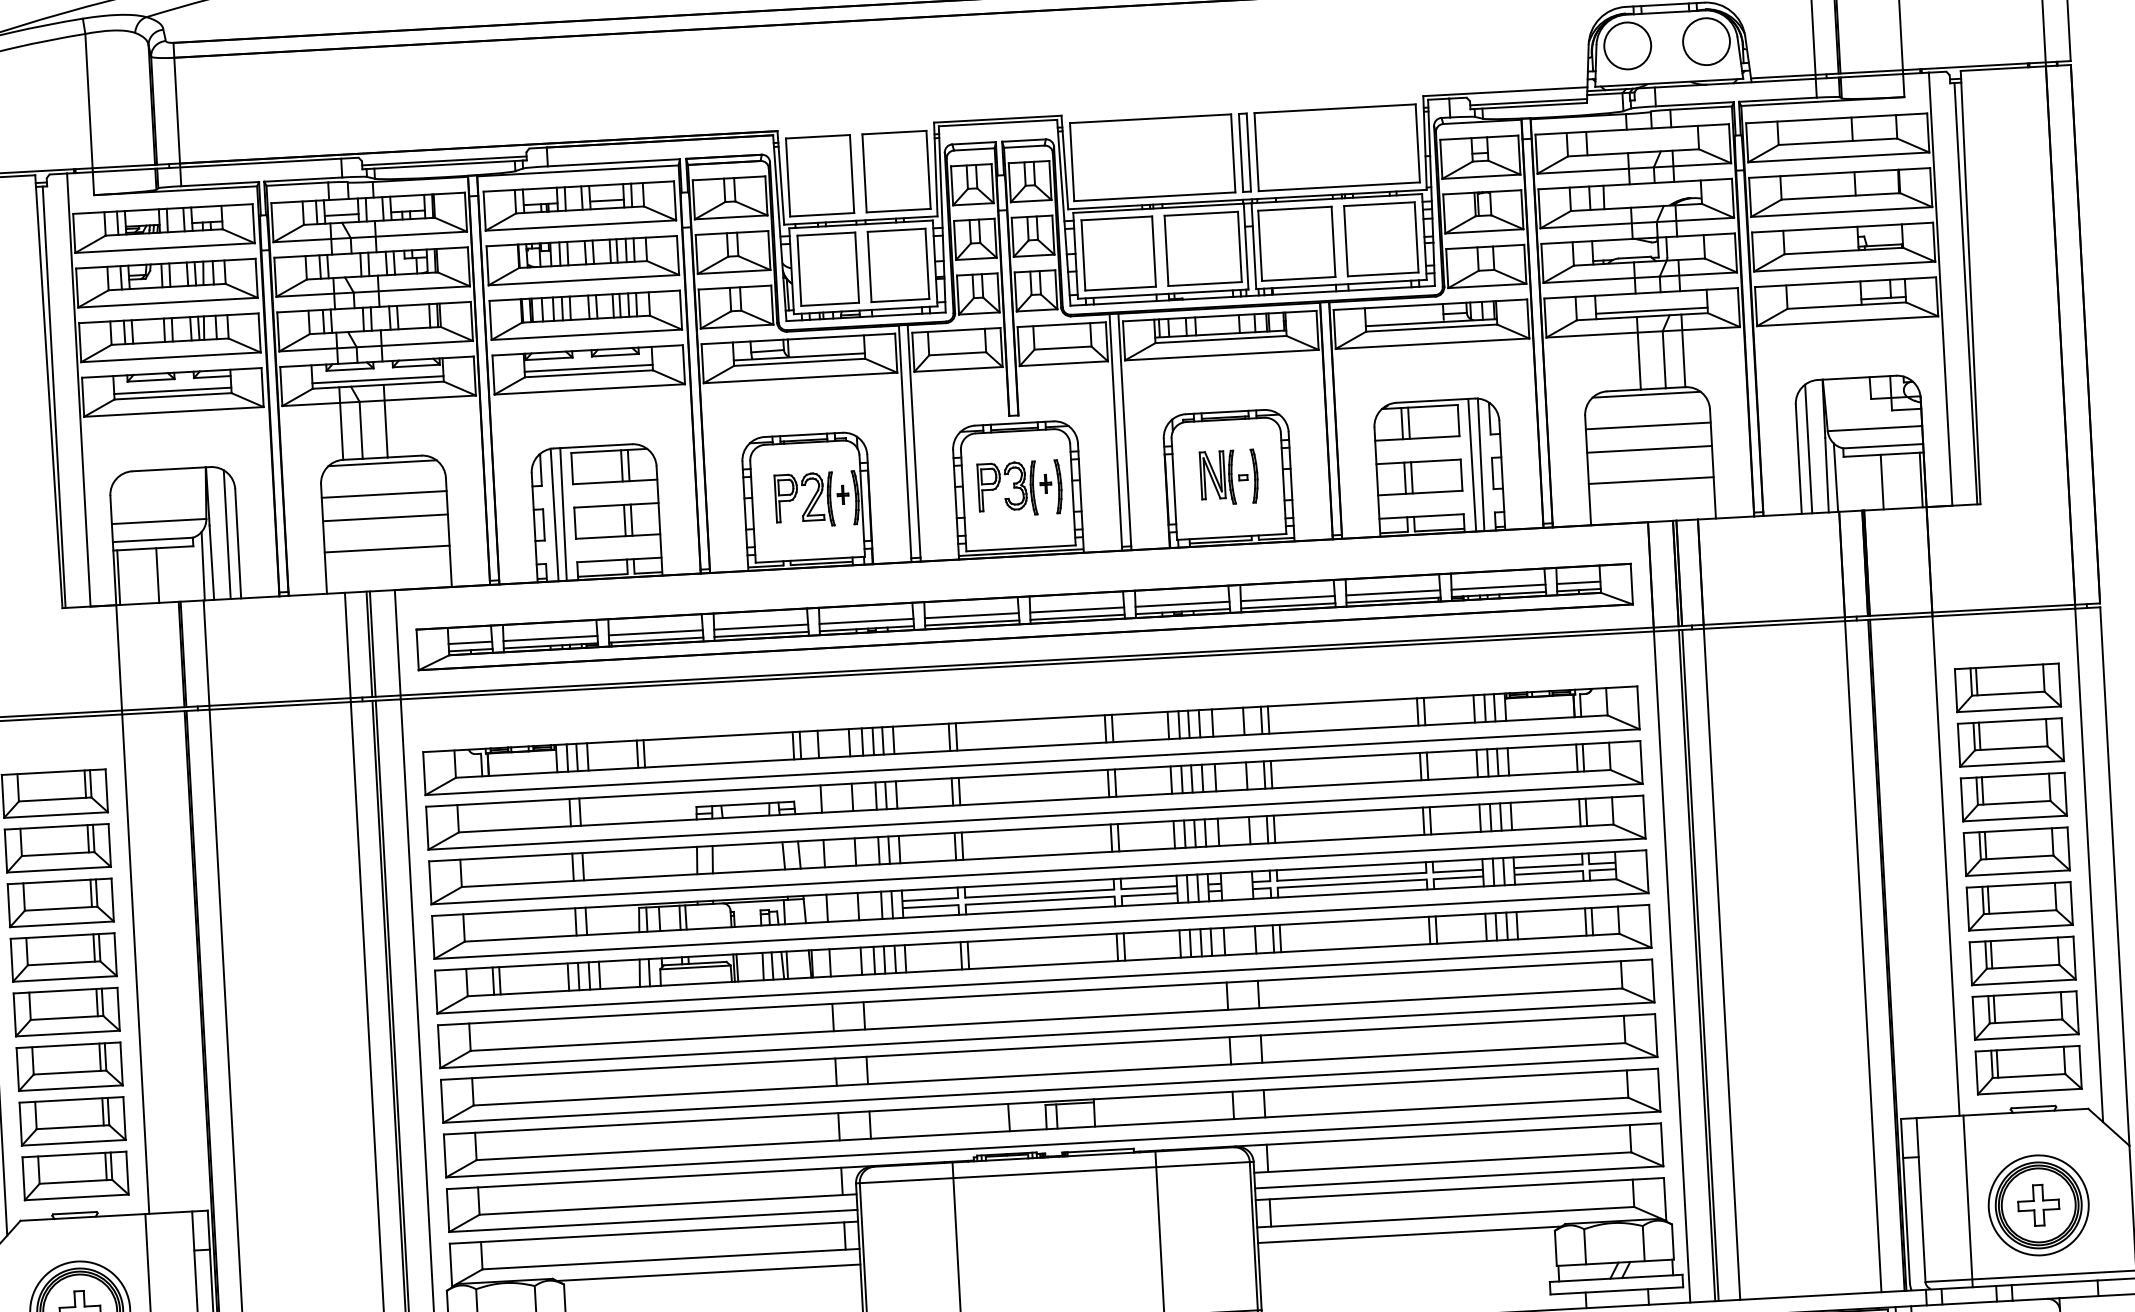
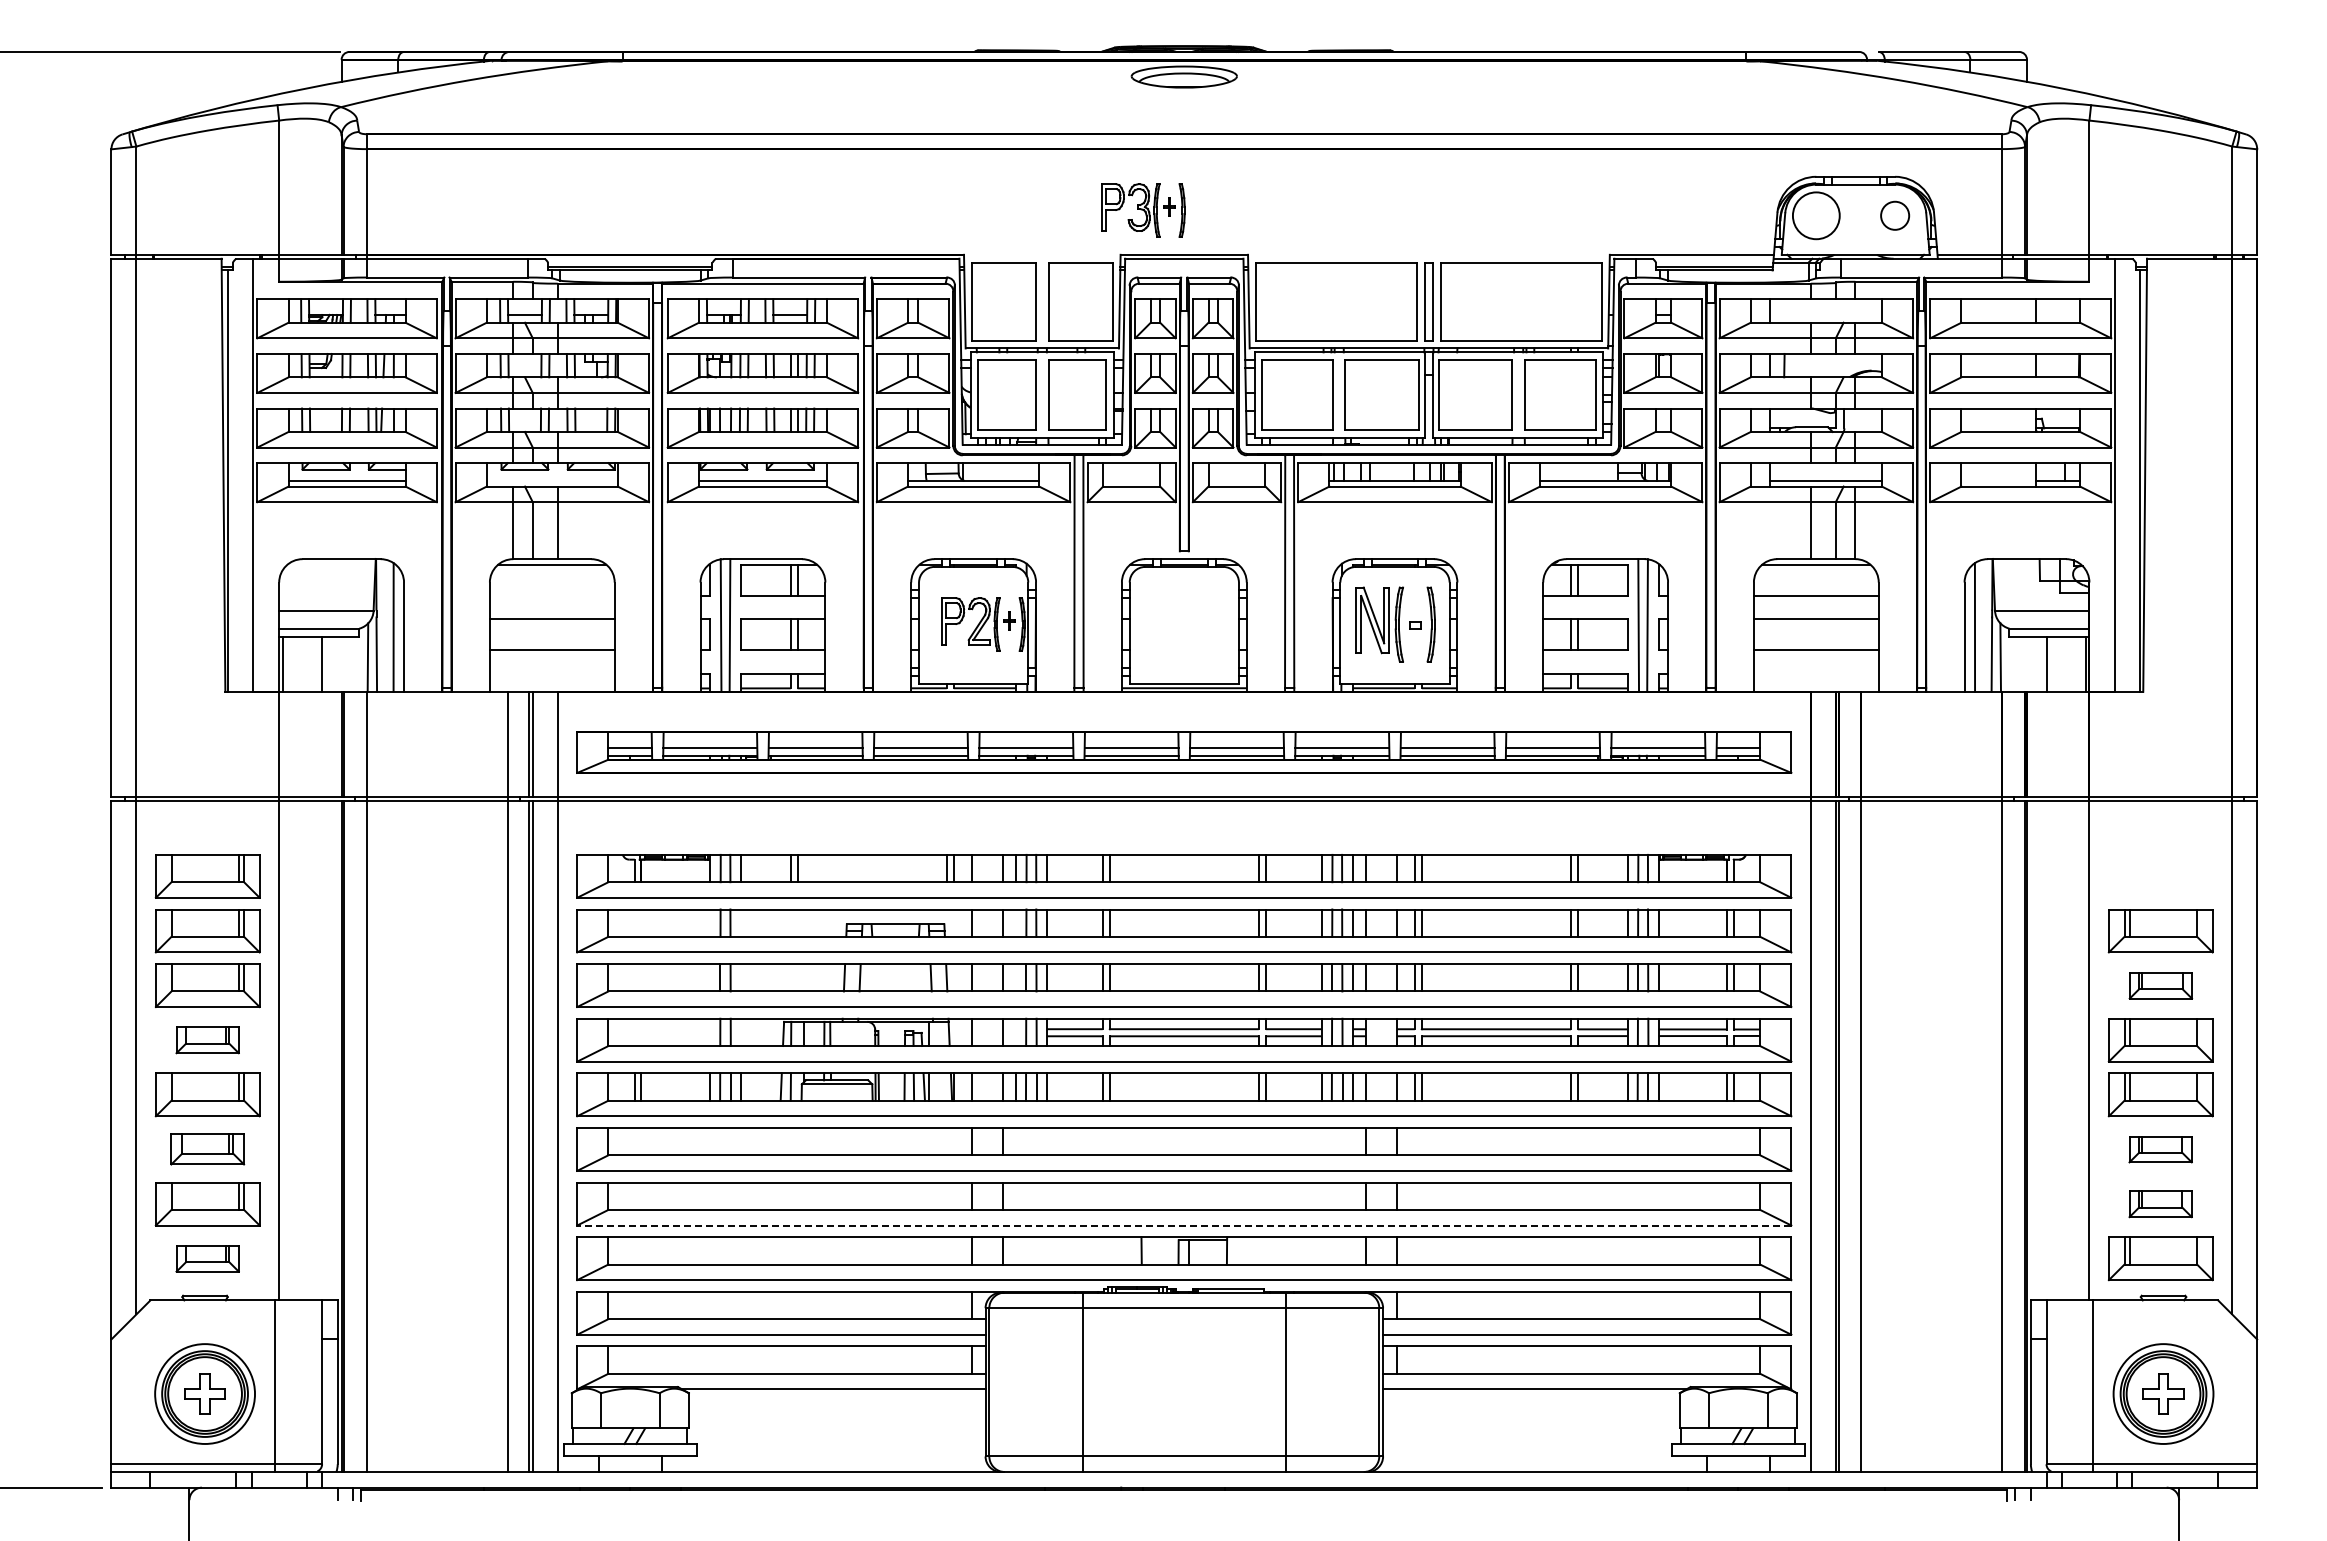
circle: (1705, 41) -> (1894, 215), size x0.6
line: (377, 380) -> (551, 481), removed
part: (1229, 477) -> (1395, 624), size x1.4
part: (1019, 488) -> (1143, 210), moved
line: (383, 494) -> (551, 595), removed
part: (2007, 688) -> (2160, 876), removed
part: (2013, 797) -> (2160, 985), size x0.6
part: (63, 957) -> (207, 1040), size x0.6
part: (2022, 961) -> (2160, 1149), size x0.6
part: (2025, 1016) -> (2160, 1204), size x0.6
part: (69, 1066) -> (207, 1149), size x0.7
line: (1049, 1089) -> (1183, 1225), solid -> dashed
part: (75, 1175) -> (207, 1258), size x0.6

